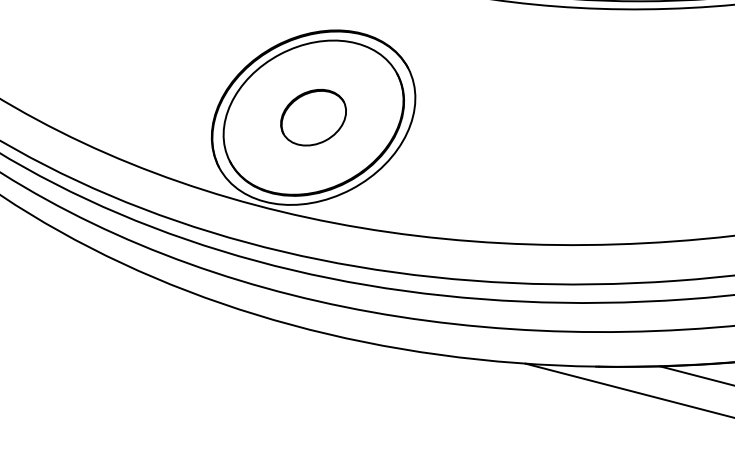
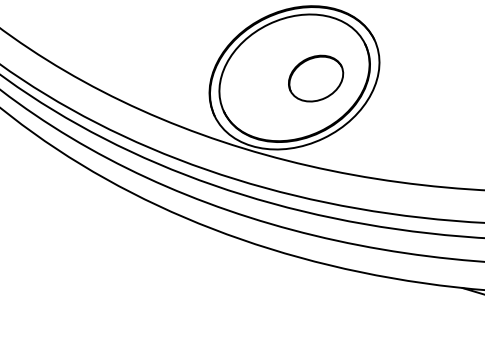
part: (313, 117) -> (315, 78), moved

